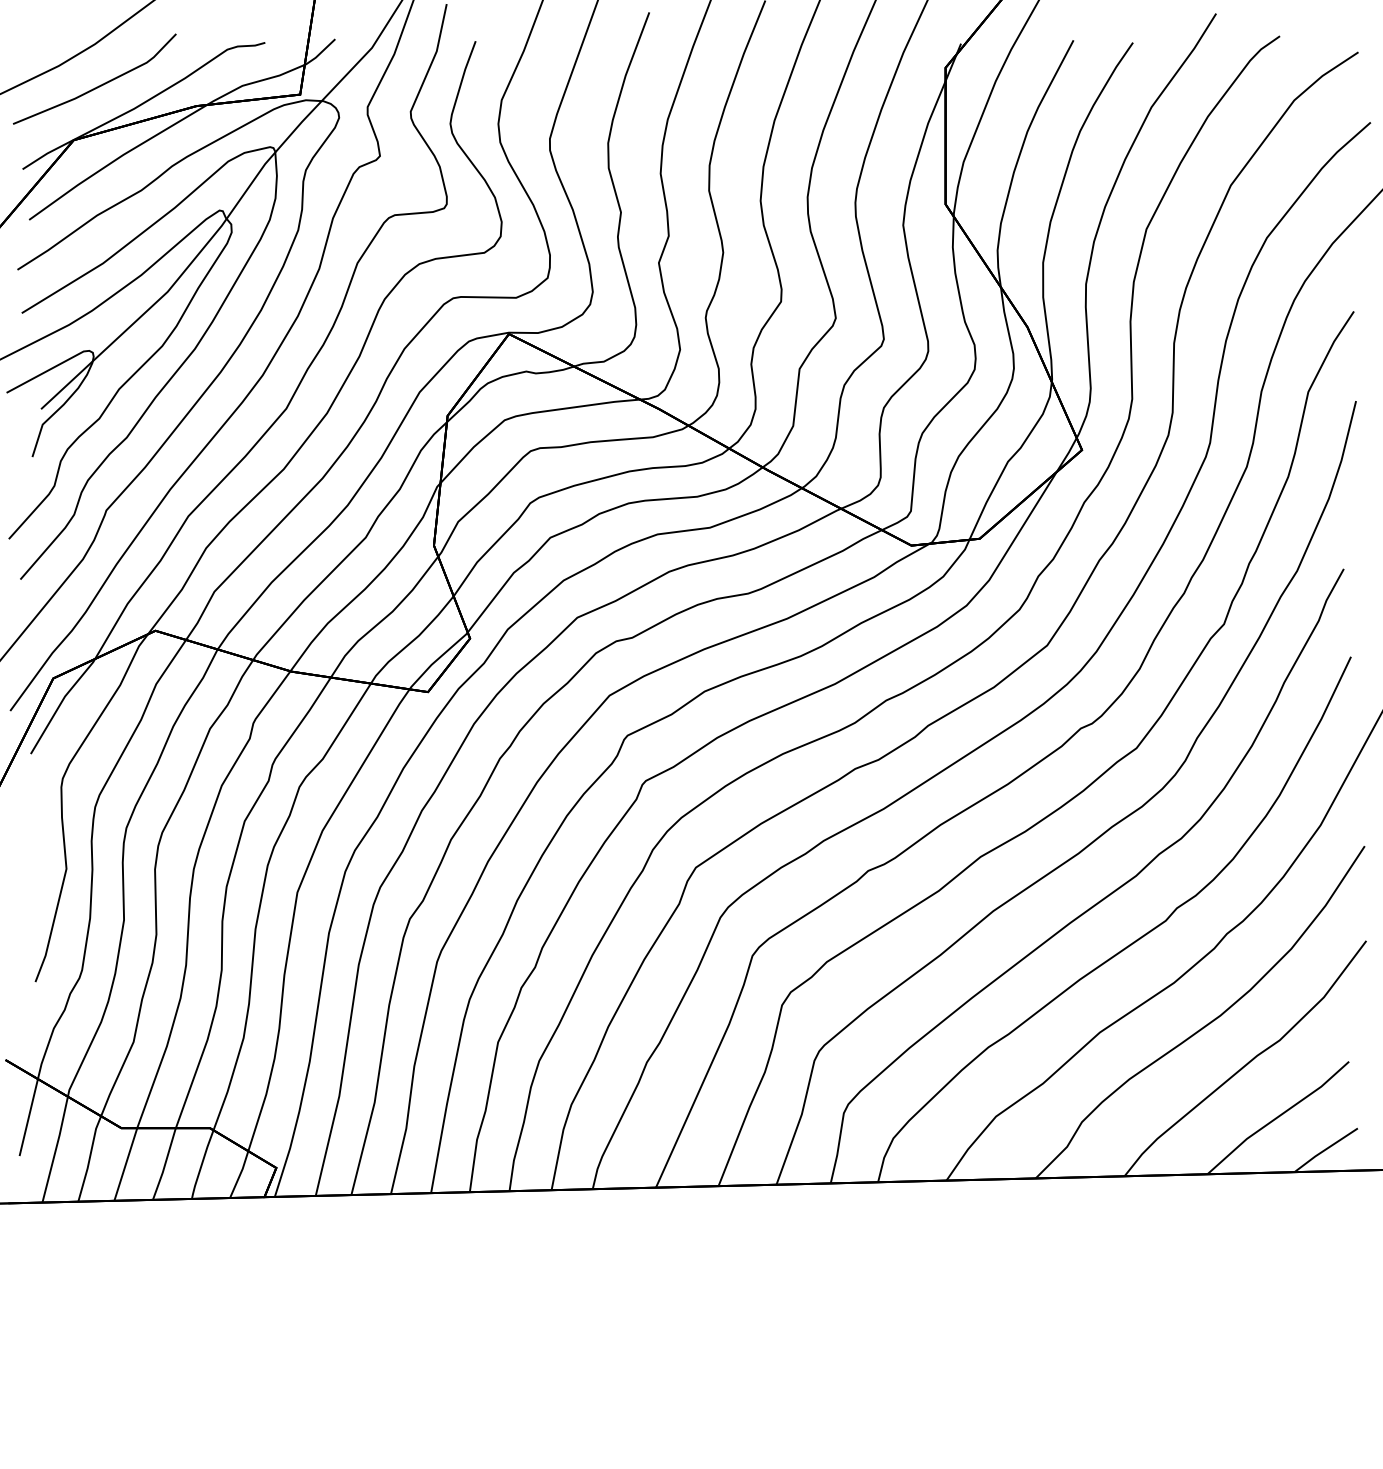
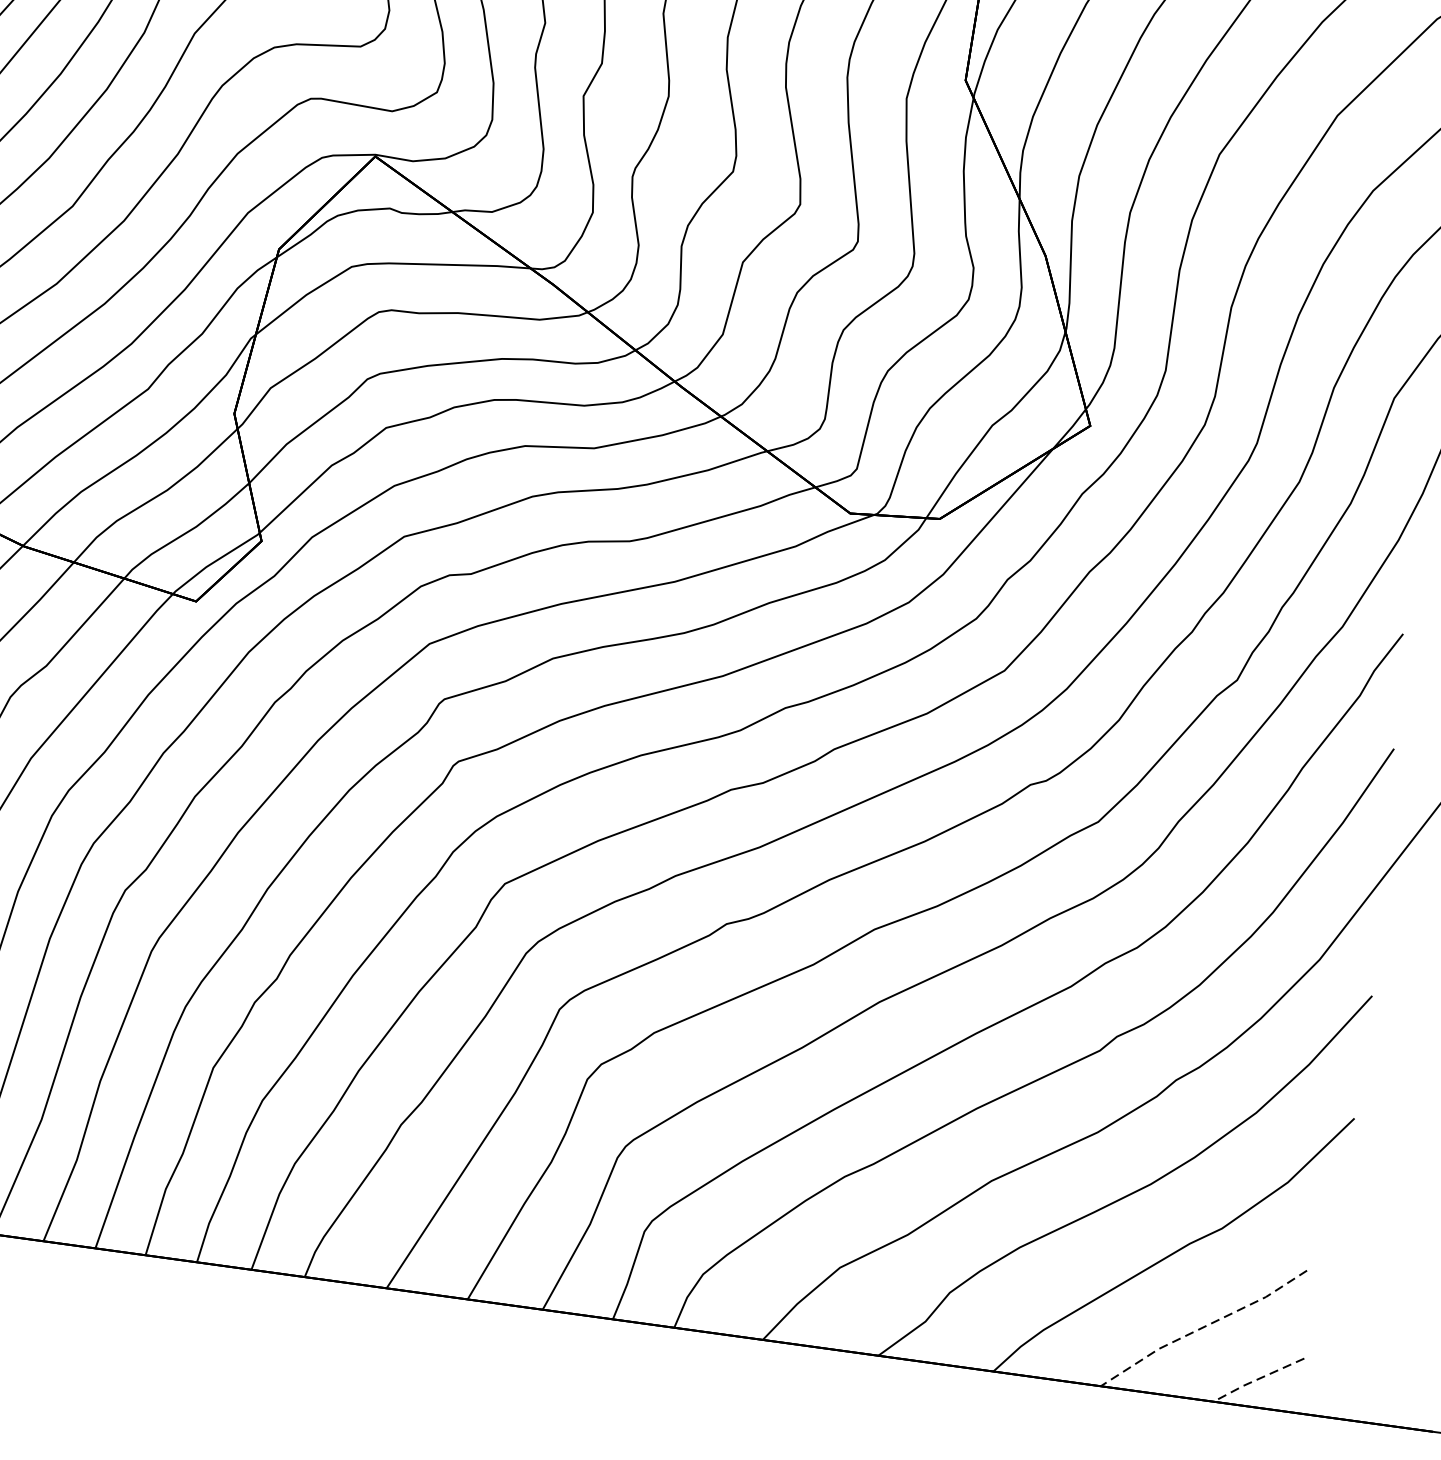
line: (1277, 1117) -> (1202, 1327), solid -> dashed
line: (1324, 1150) -> (1256, 1380), solid -> dashed

